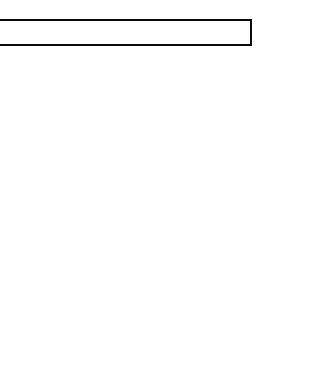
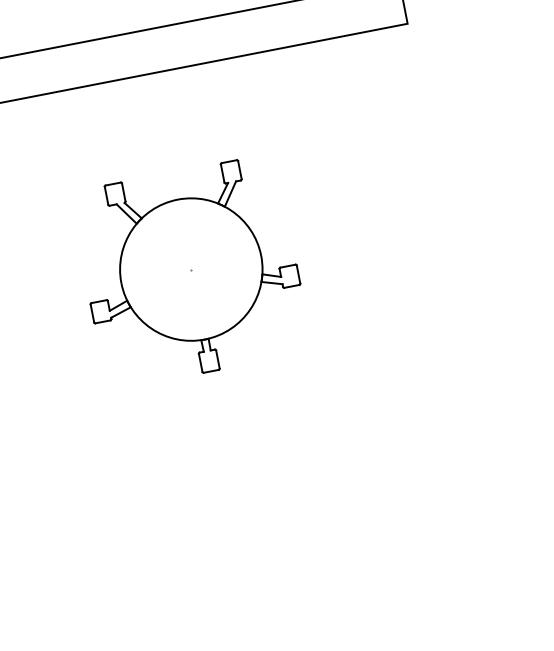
part: (103, 159) -> (191, 272), added

